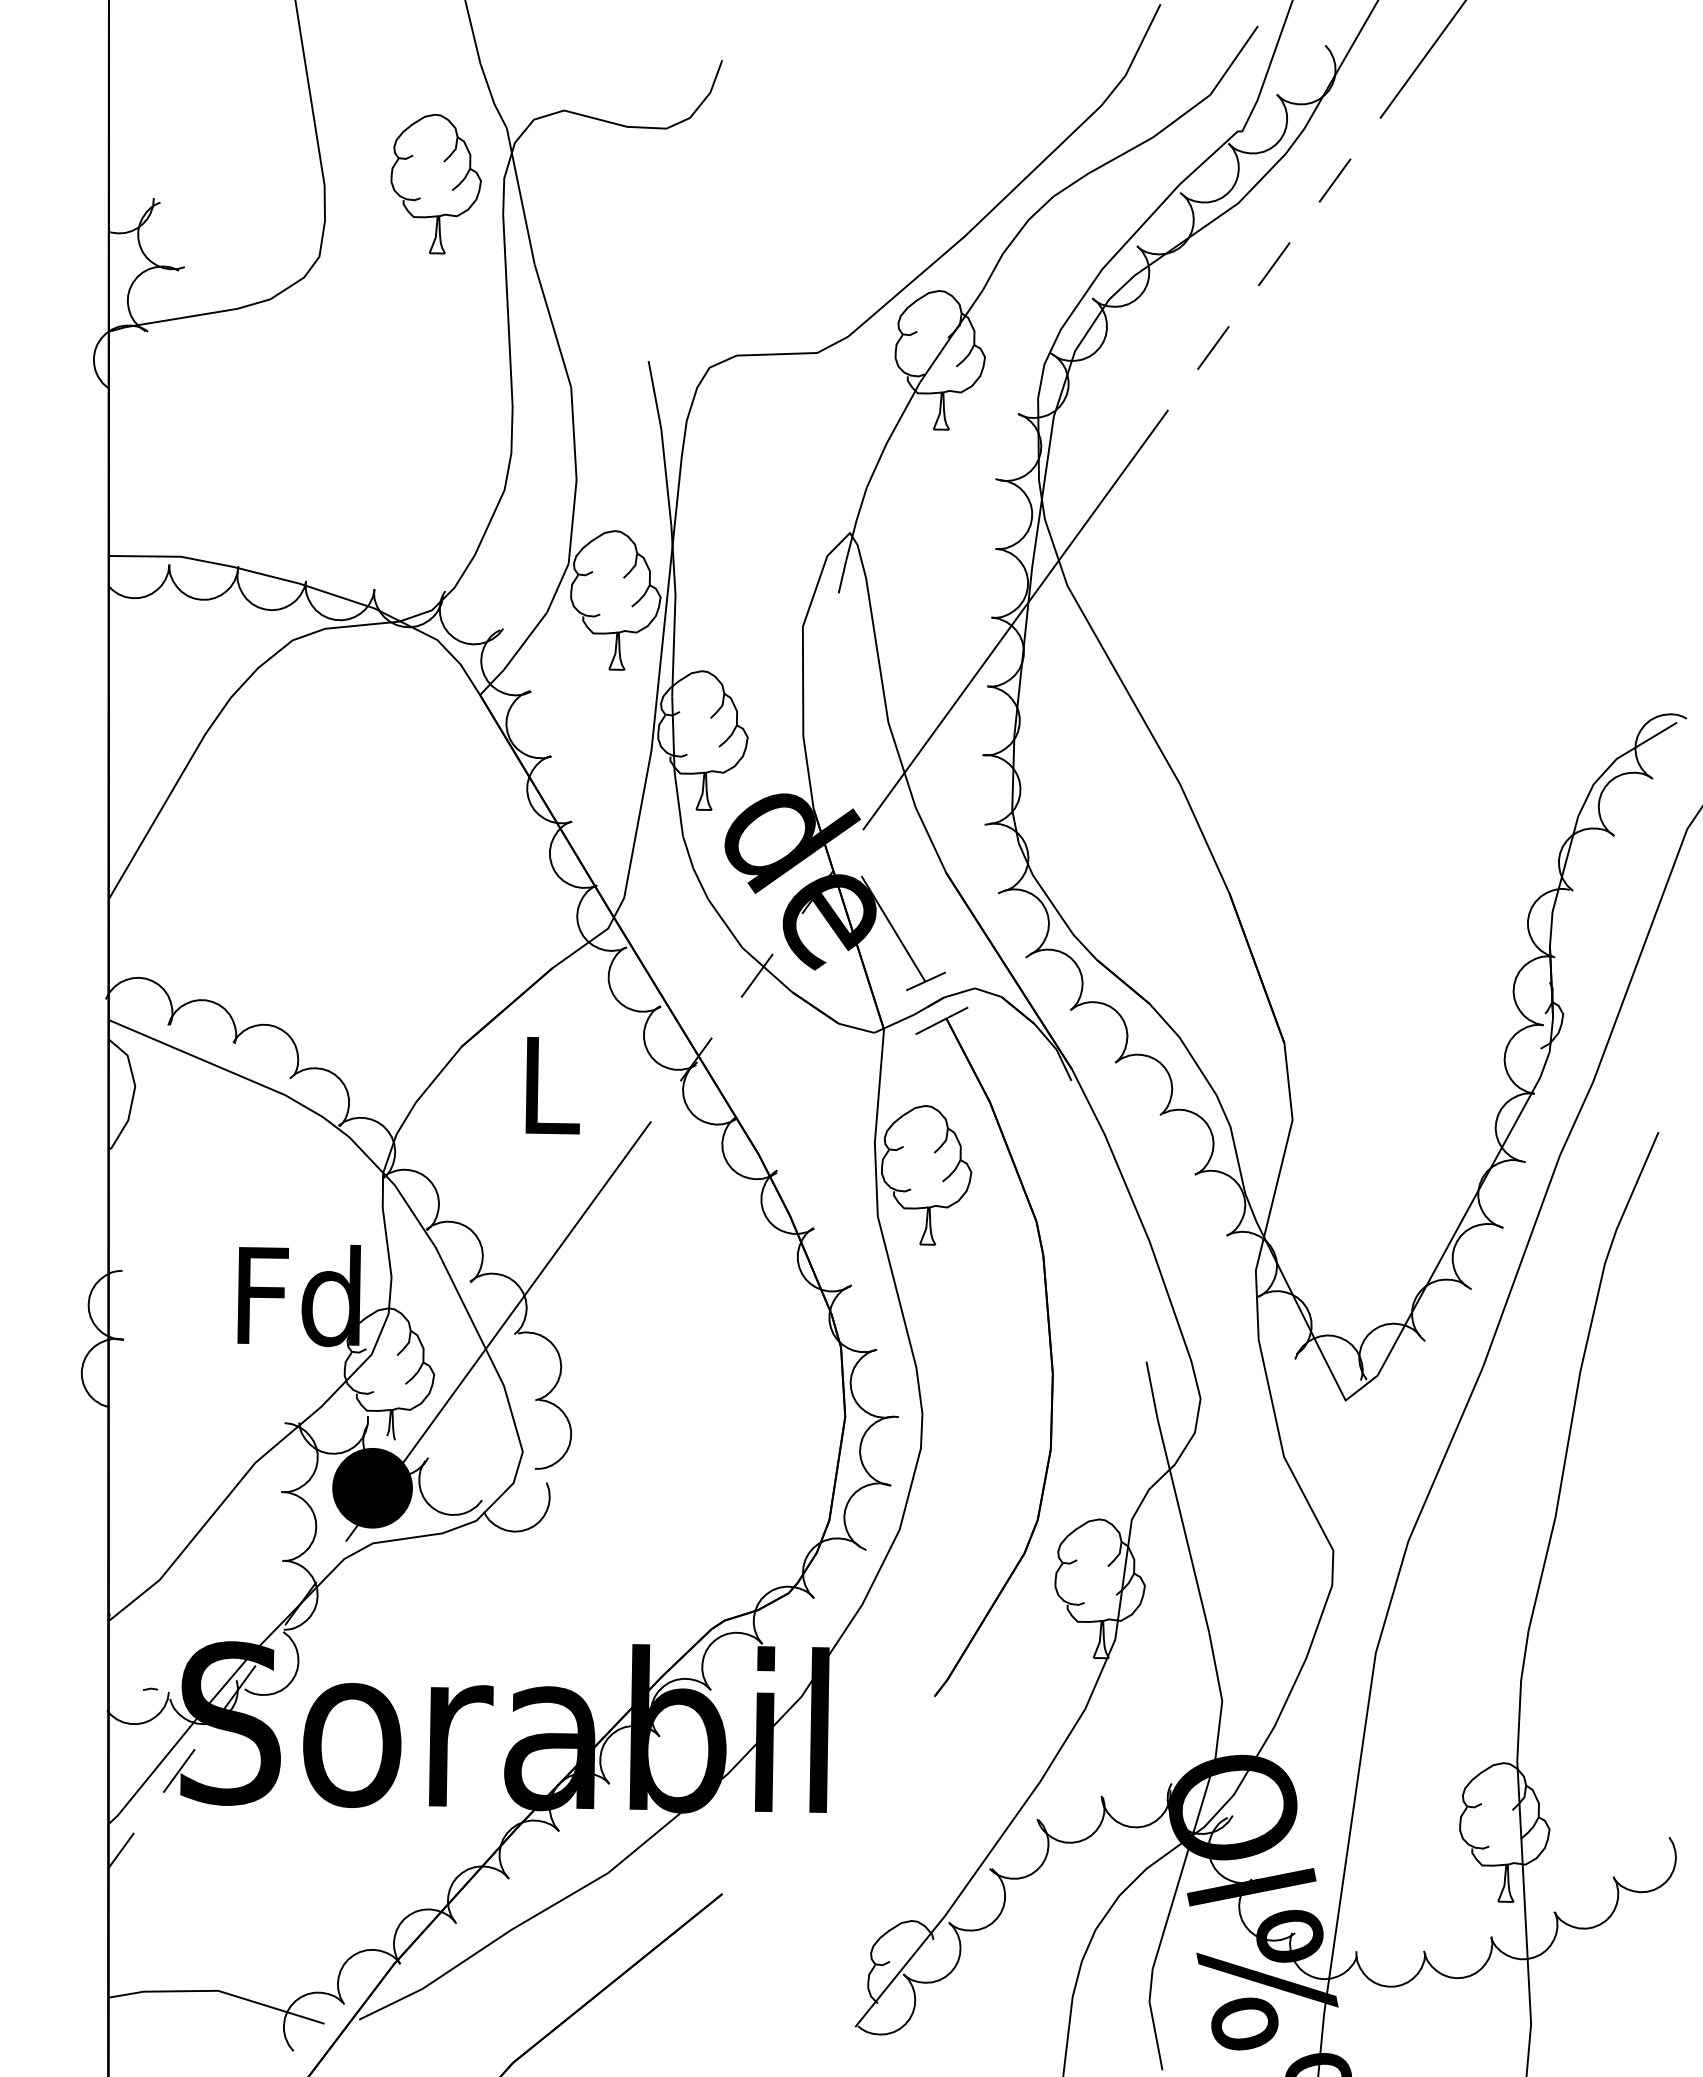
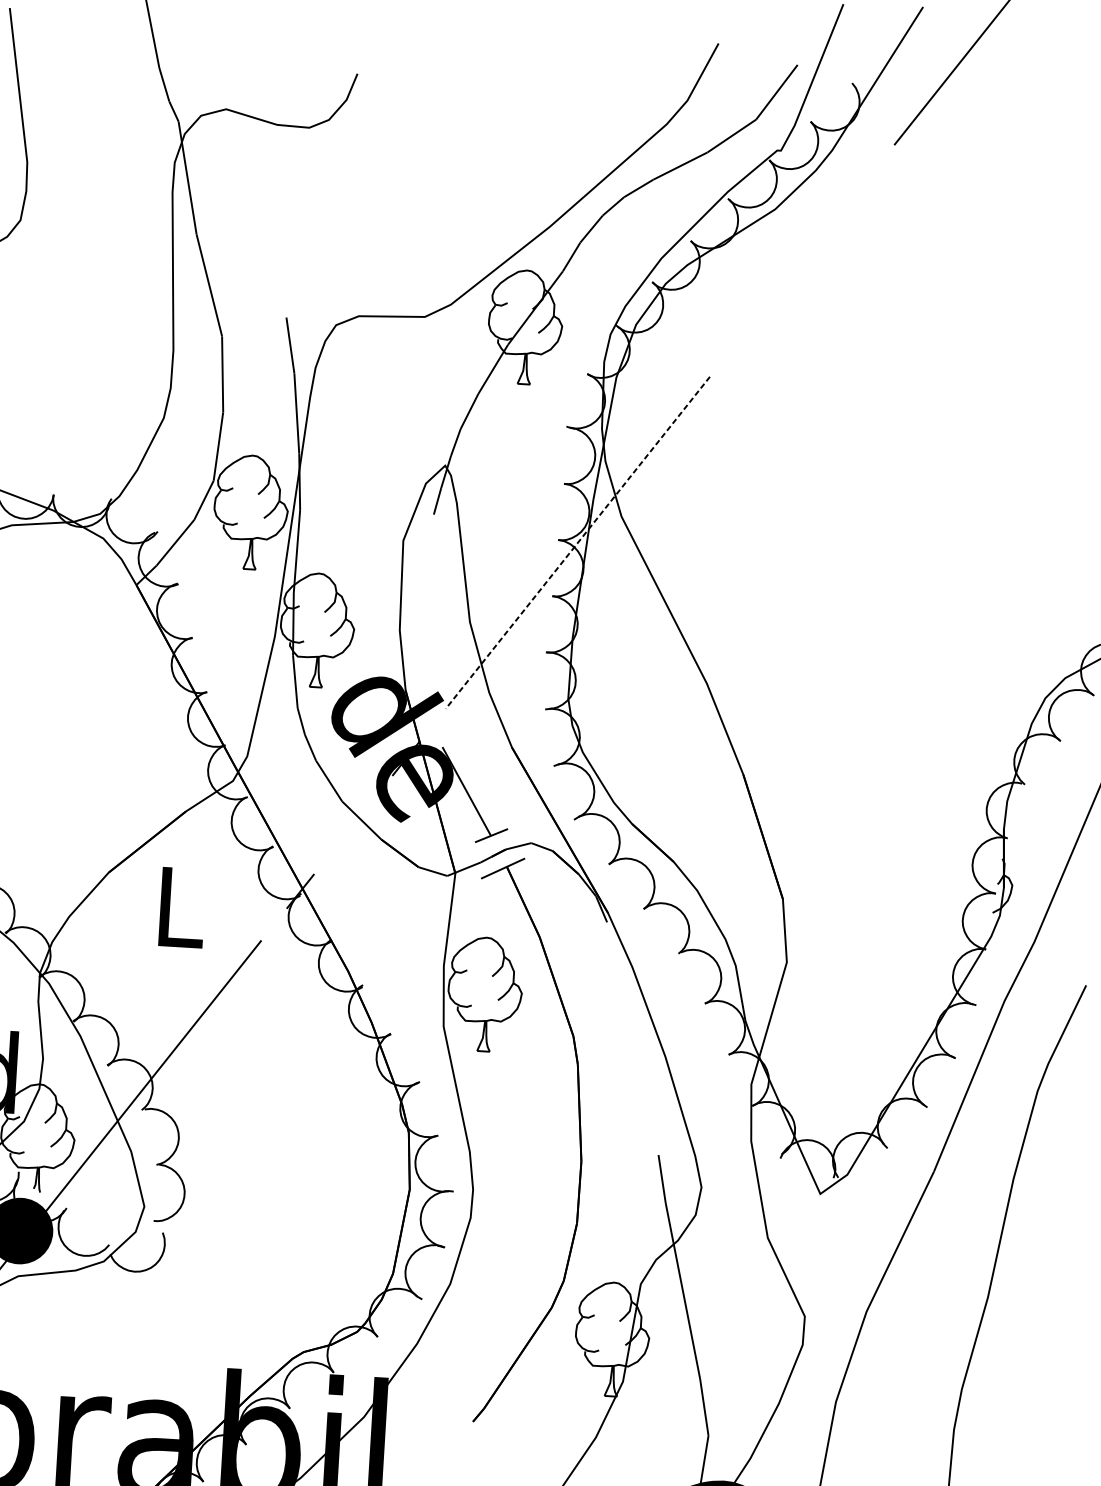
line: (1334, 180) -> (854, 194), removed
part: (435, 183) -> (118, 164), removed
line: (1274, 264) -> (802, 260), removed
line: (1213, 347) -> (749, 326), removed
line: (1015, 620) -> (577, 543), solid -> dashed
line: (756, 975) -> (352, 824), removed

